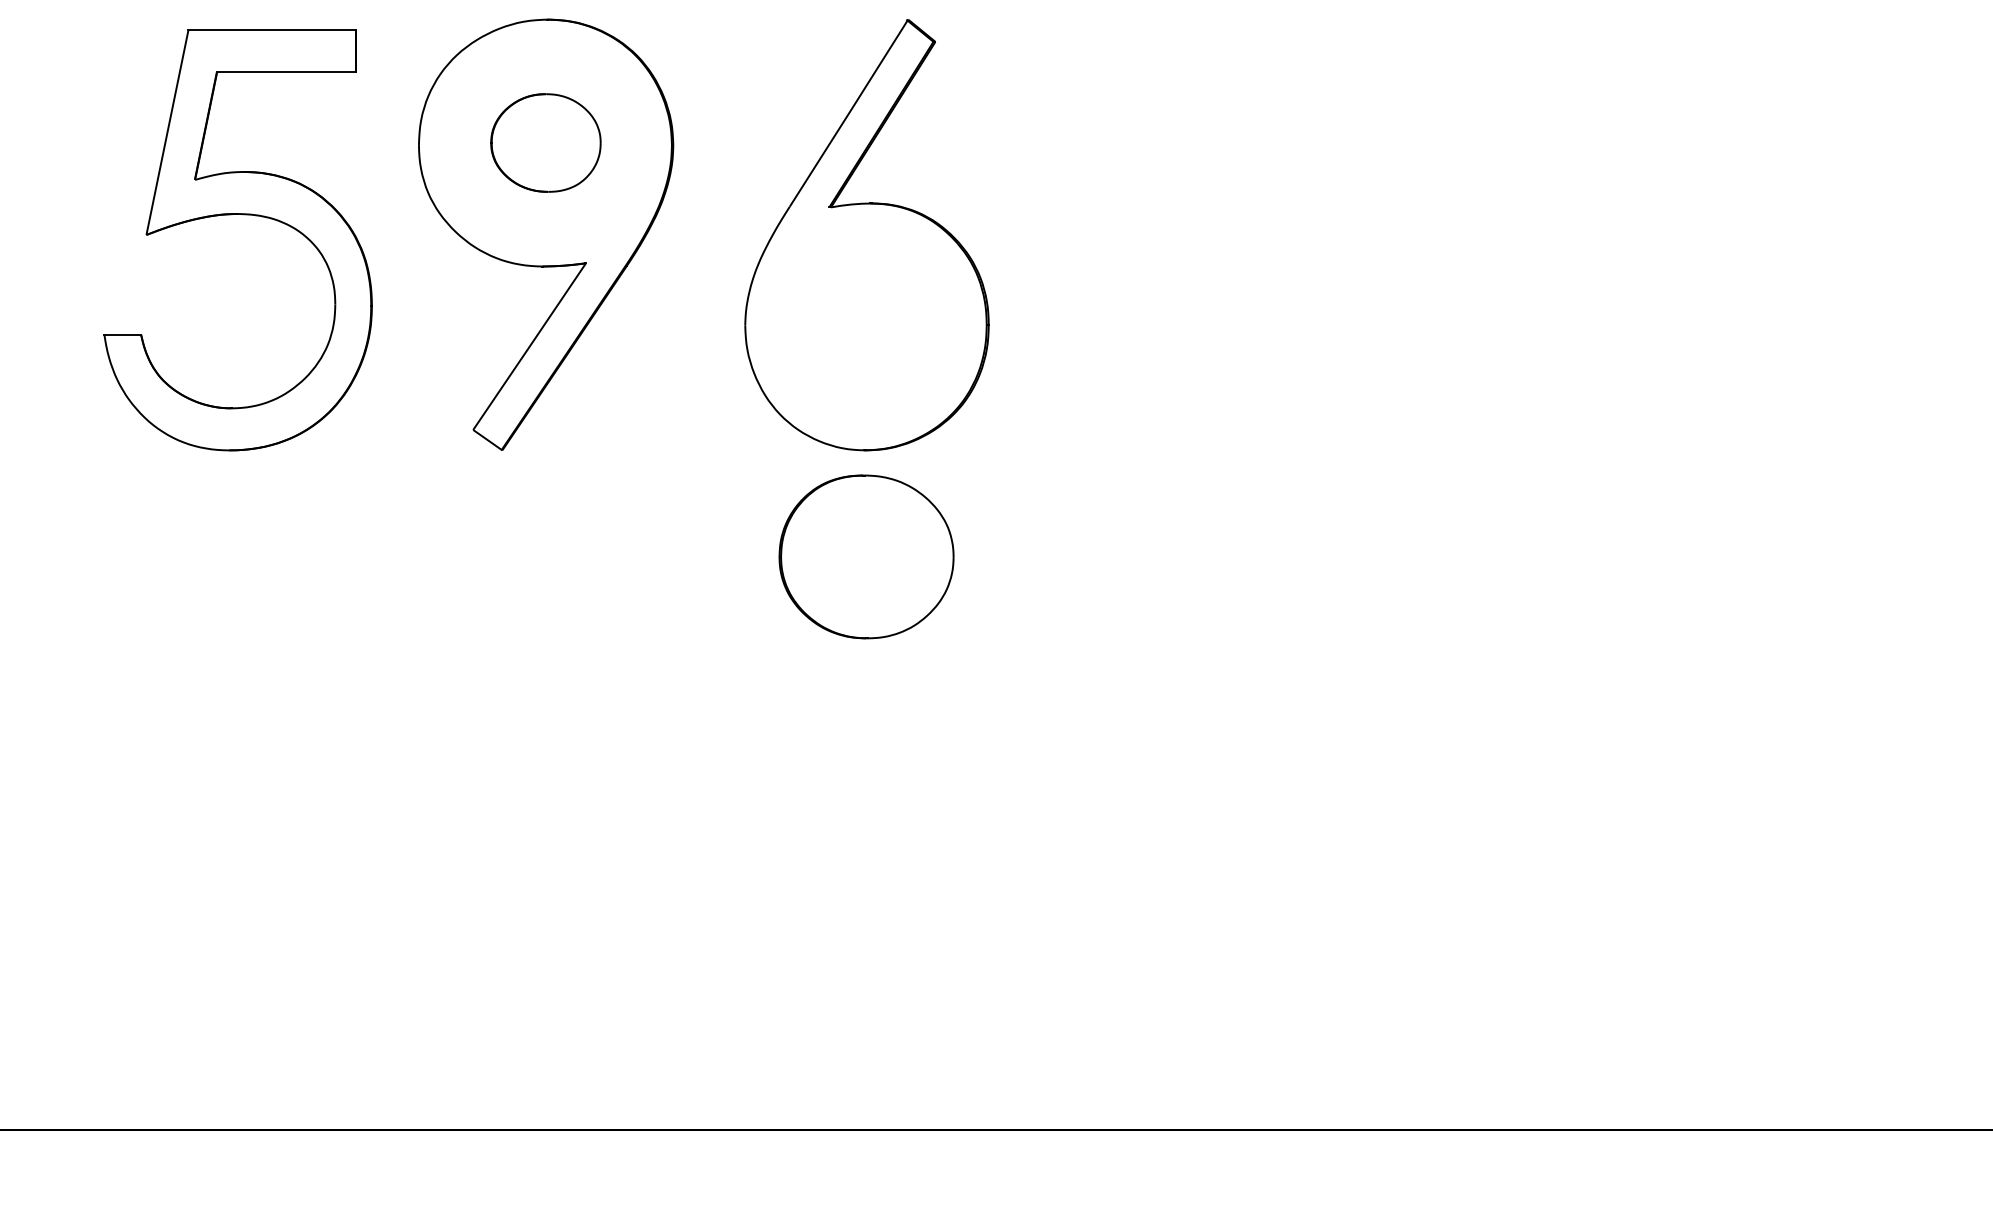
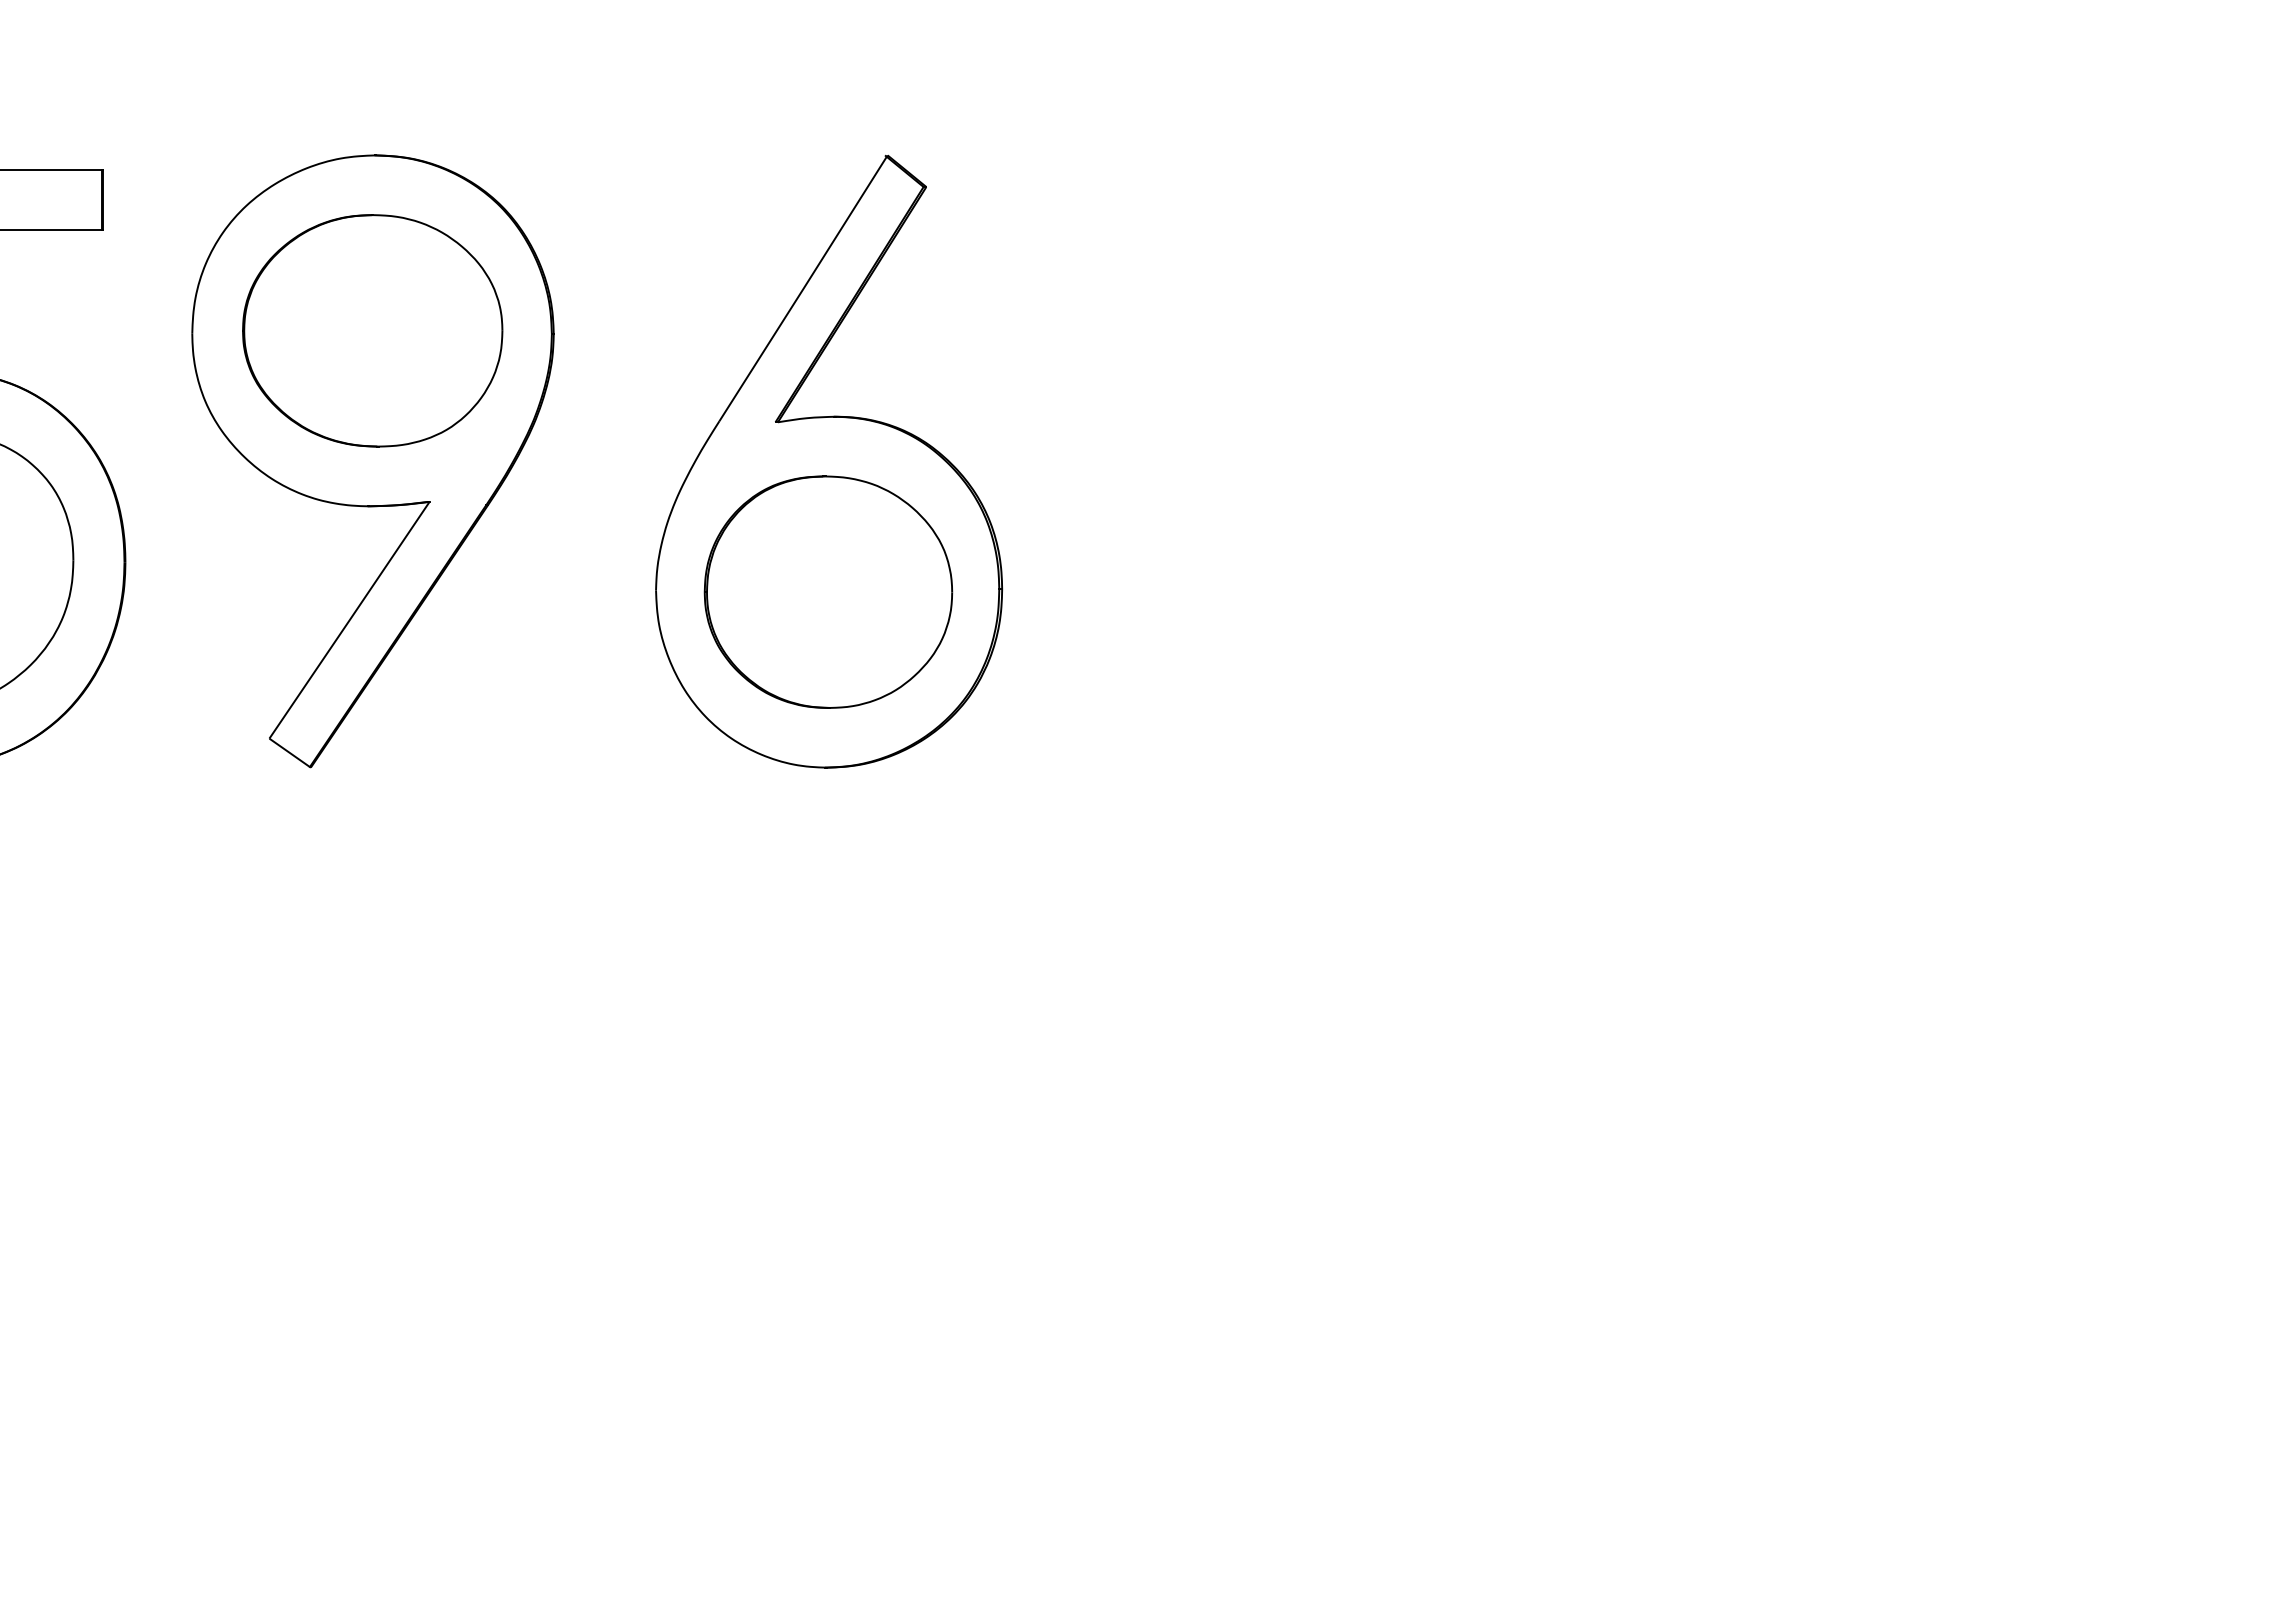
part: (545, 142) -> (372, 330), size x1.67
part: (866, 556) -> (828, 591), moved

